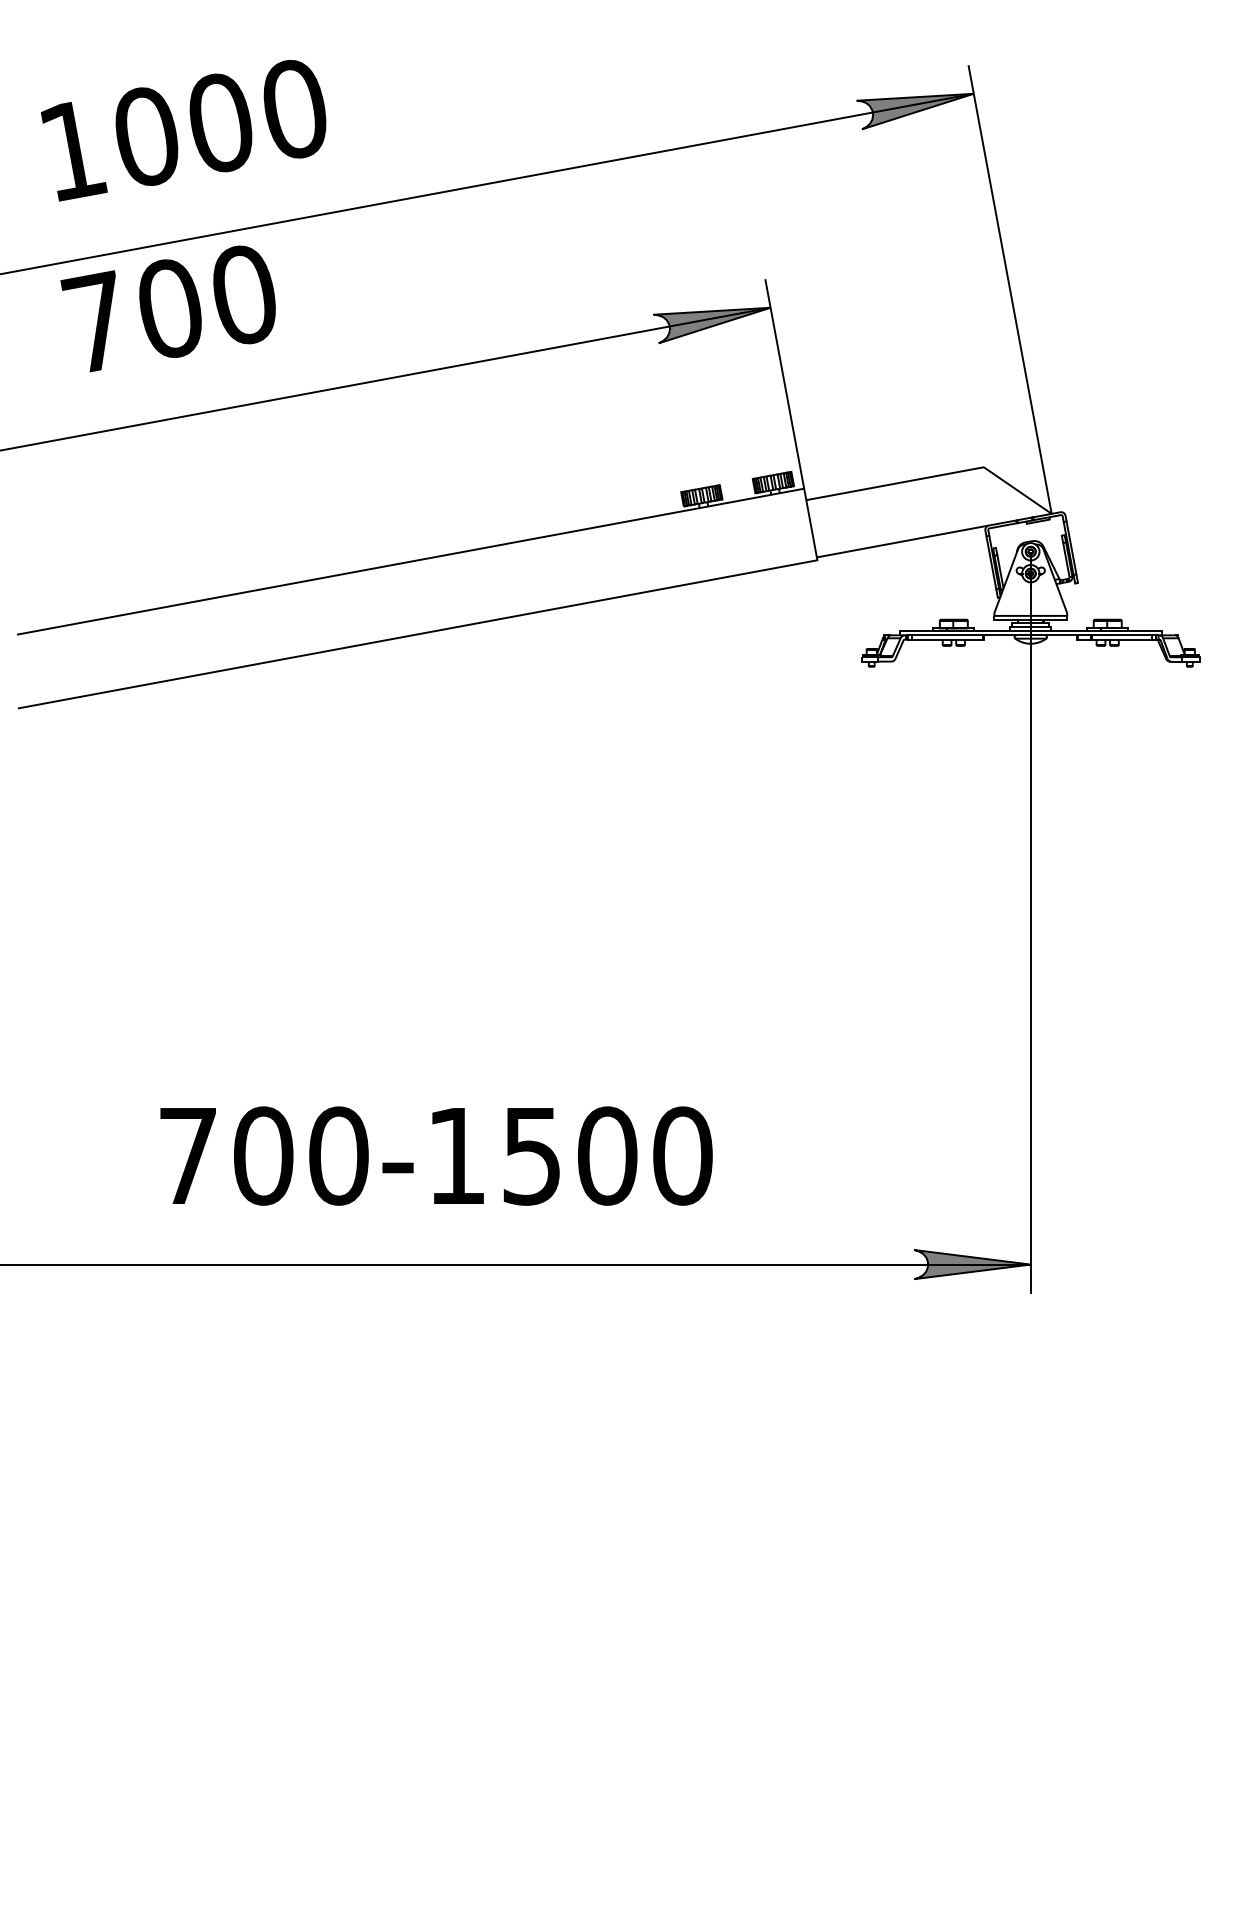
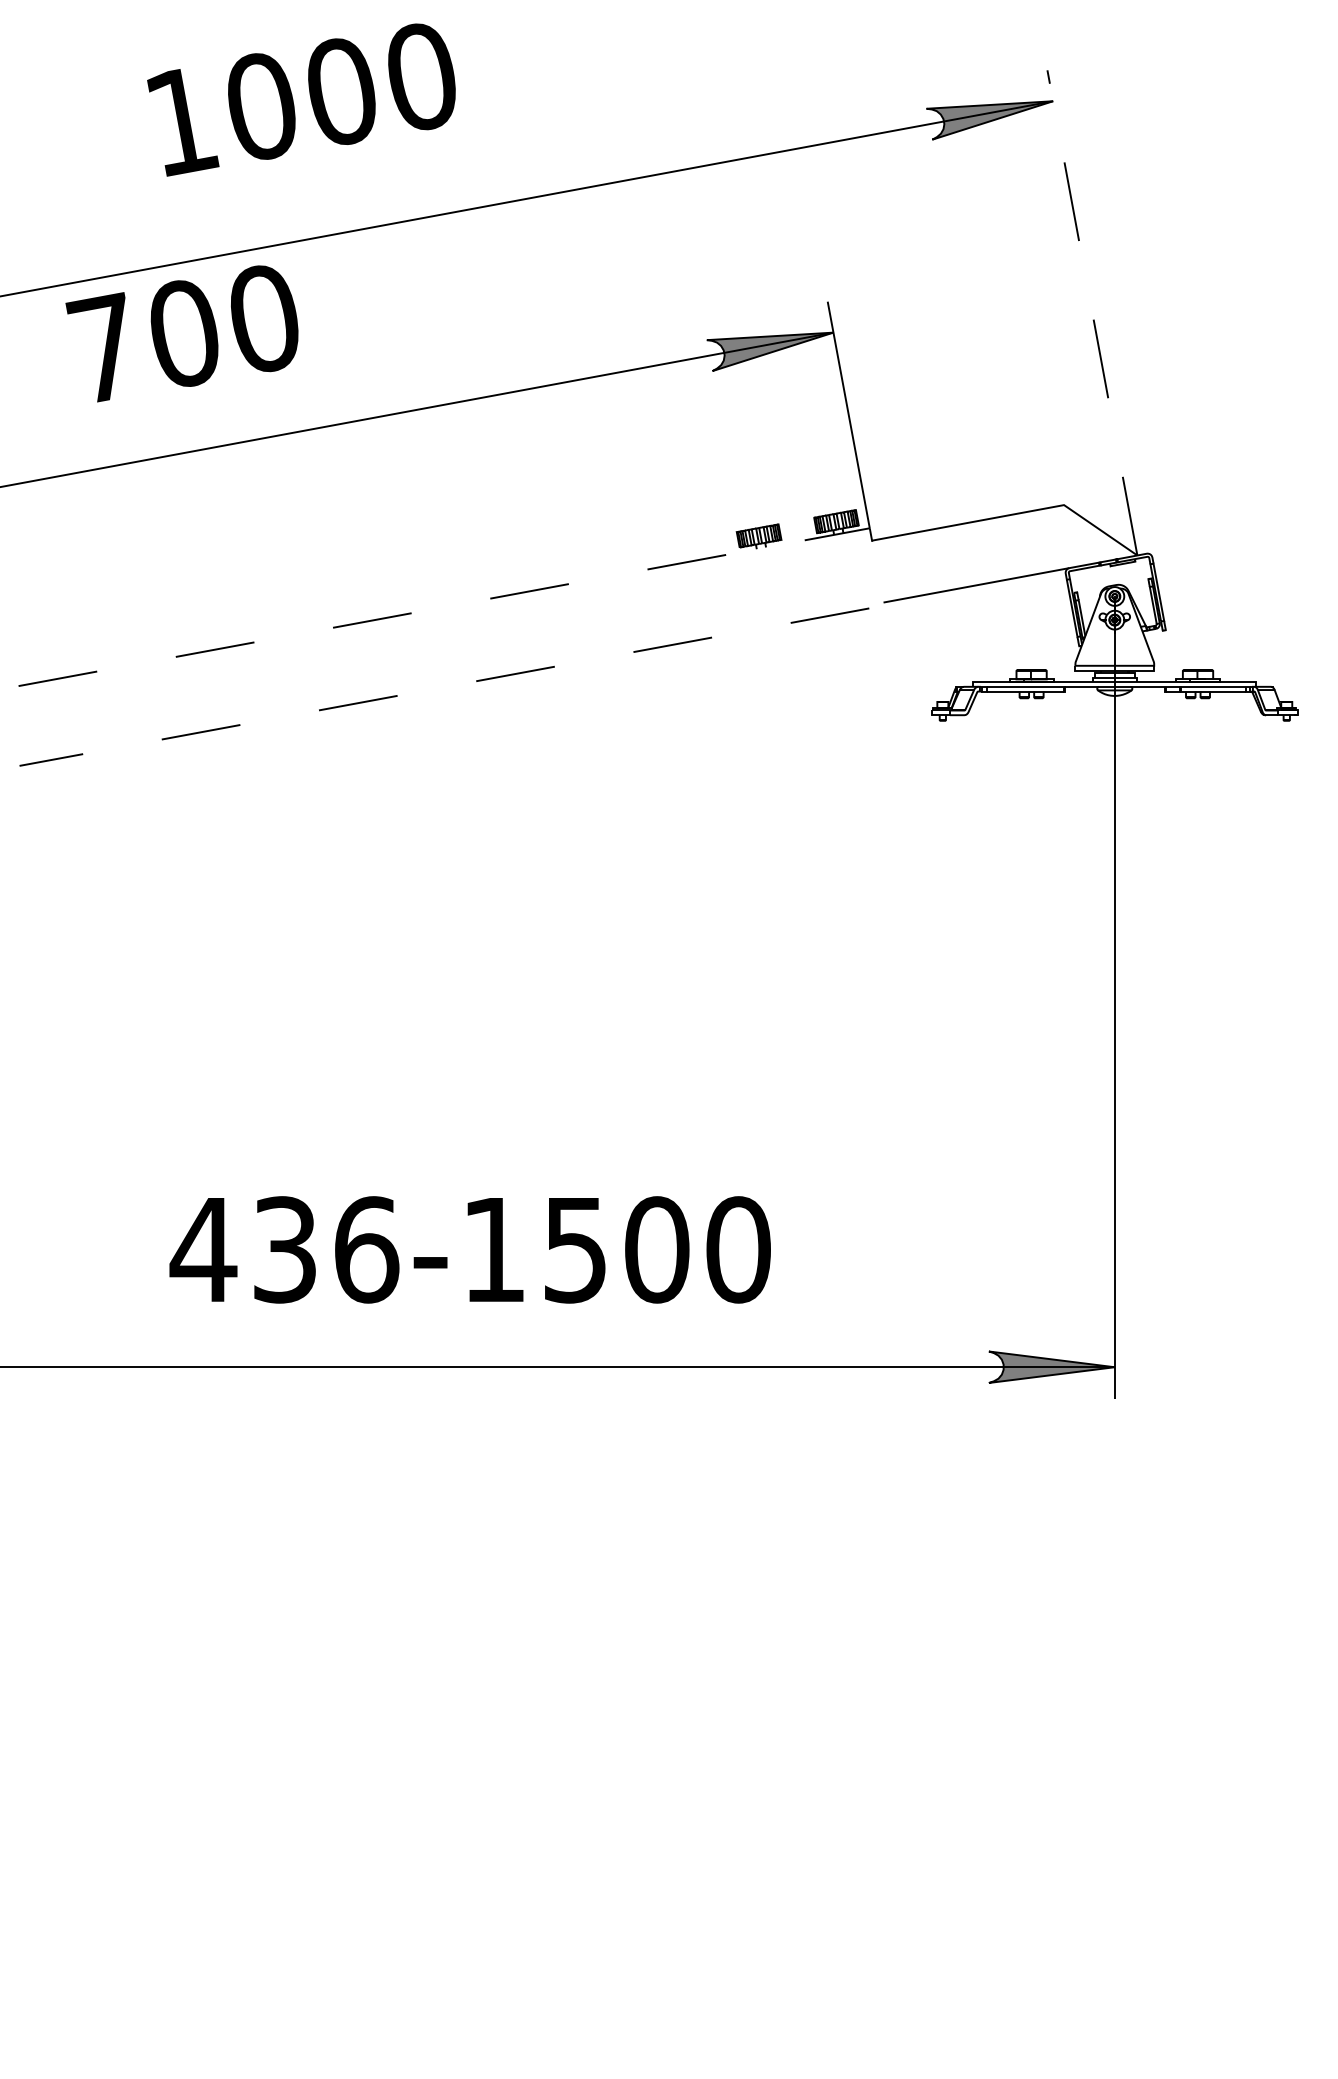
text: (183, 130) -> (301, 99), moved
line: (1009, 289) -> (1091, 312), solid -> dashed
line: (811, 530) -> (877, 573), solid -> dashed
text: (262, 1155) -> (284, 1249), 700-1500 -> 436-1500

